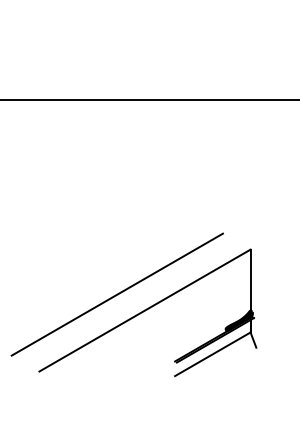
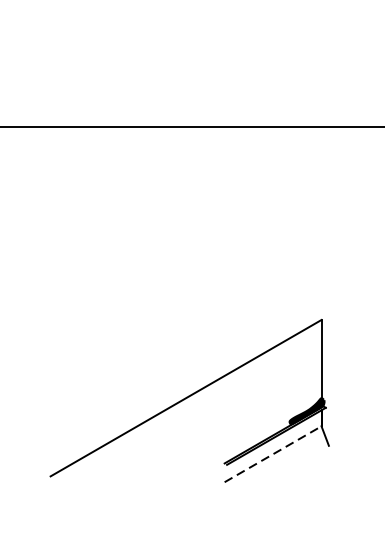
line: (116, 294) -> (149, 377), removed
line: (212, 354) -> (272, 454), solid -> dashed

